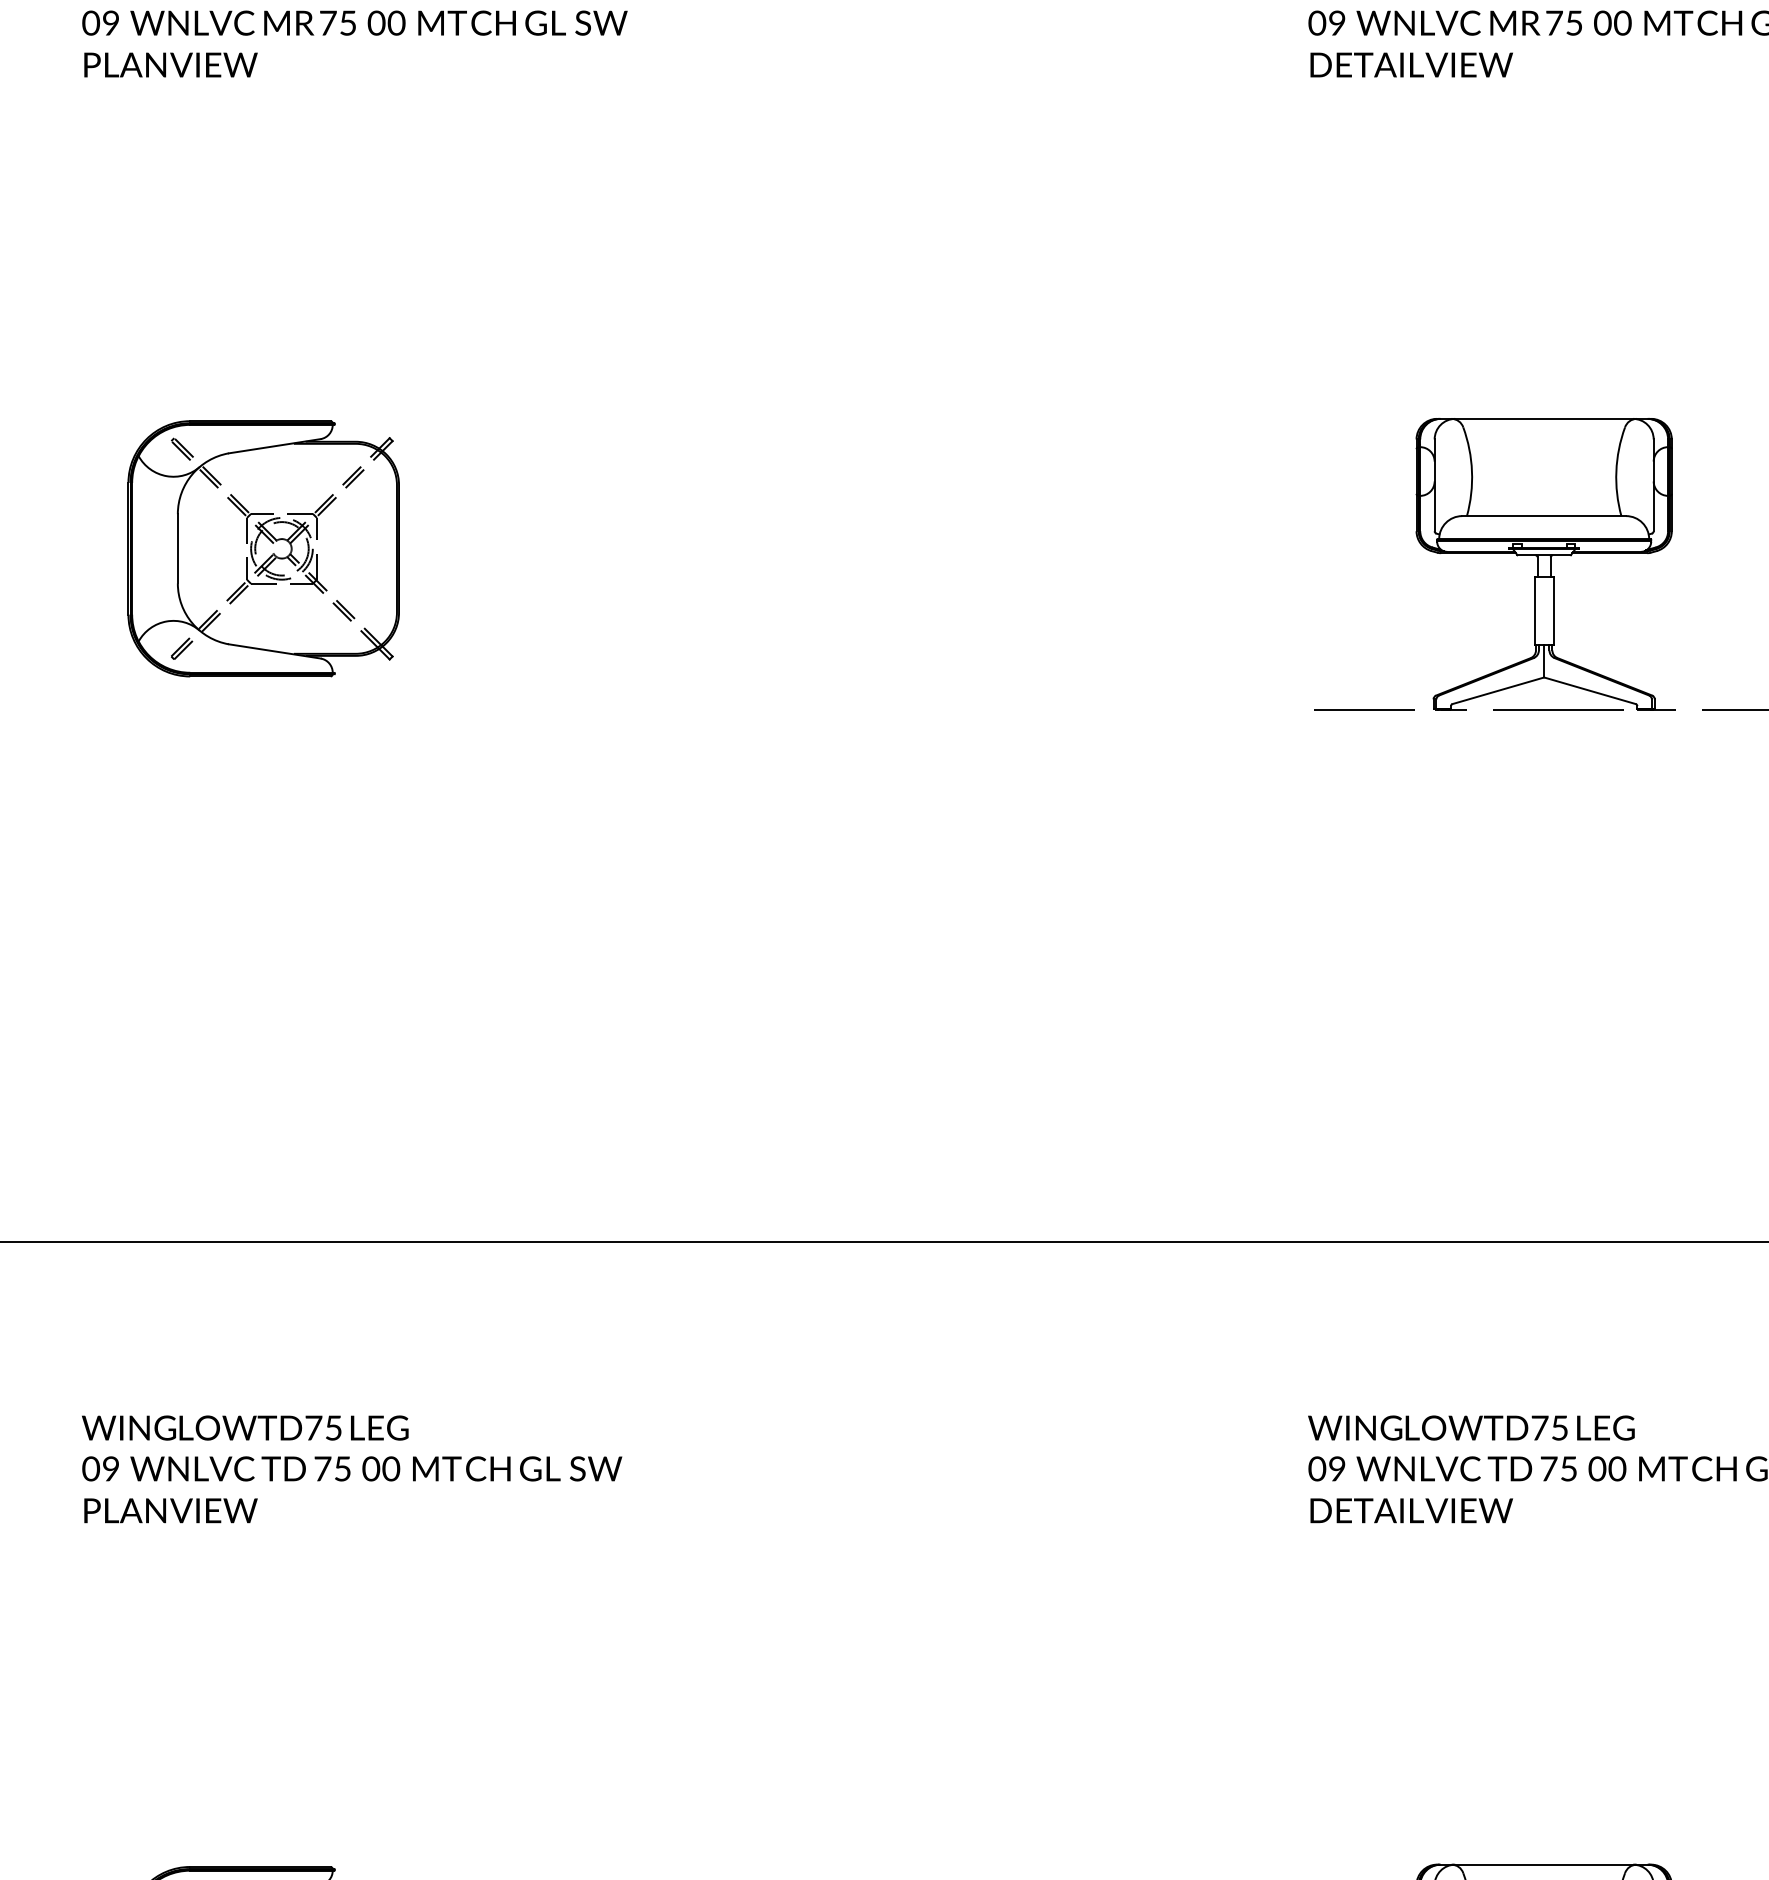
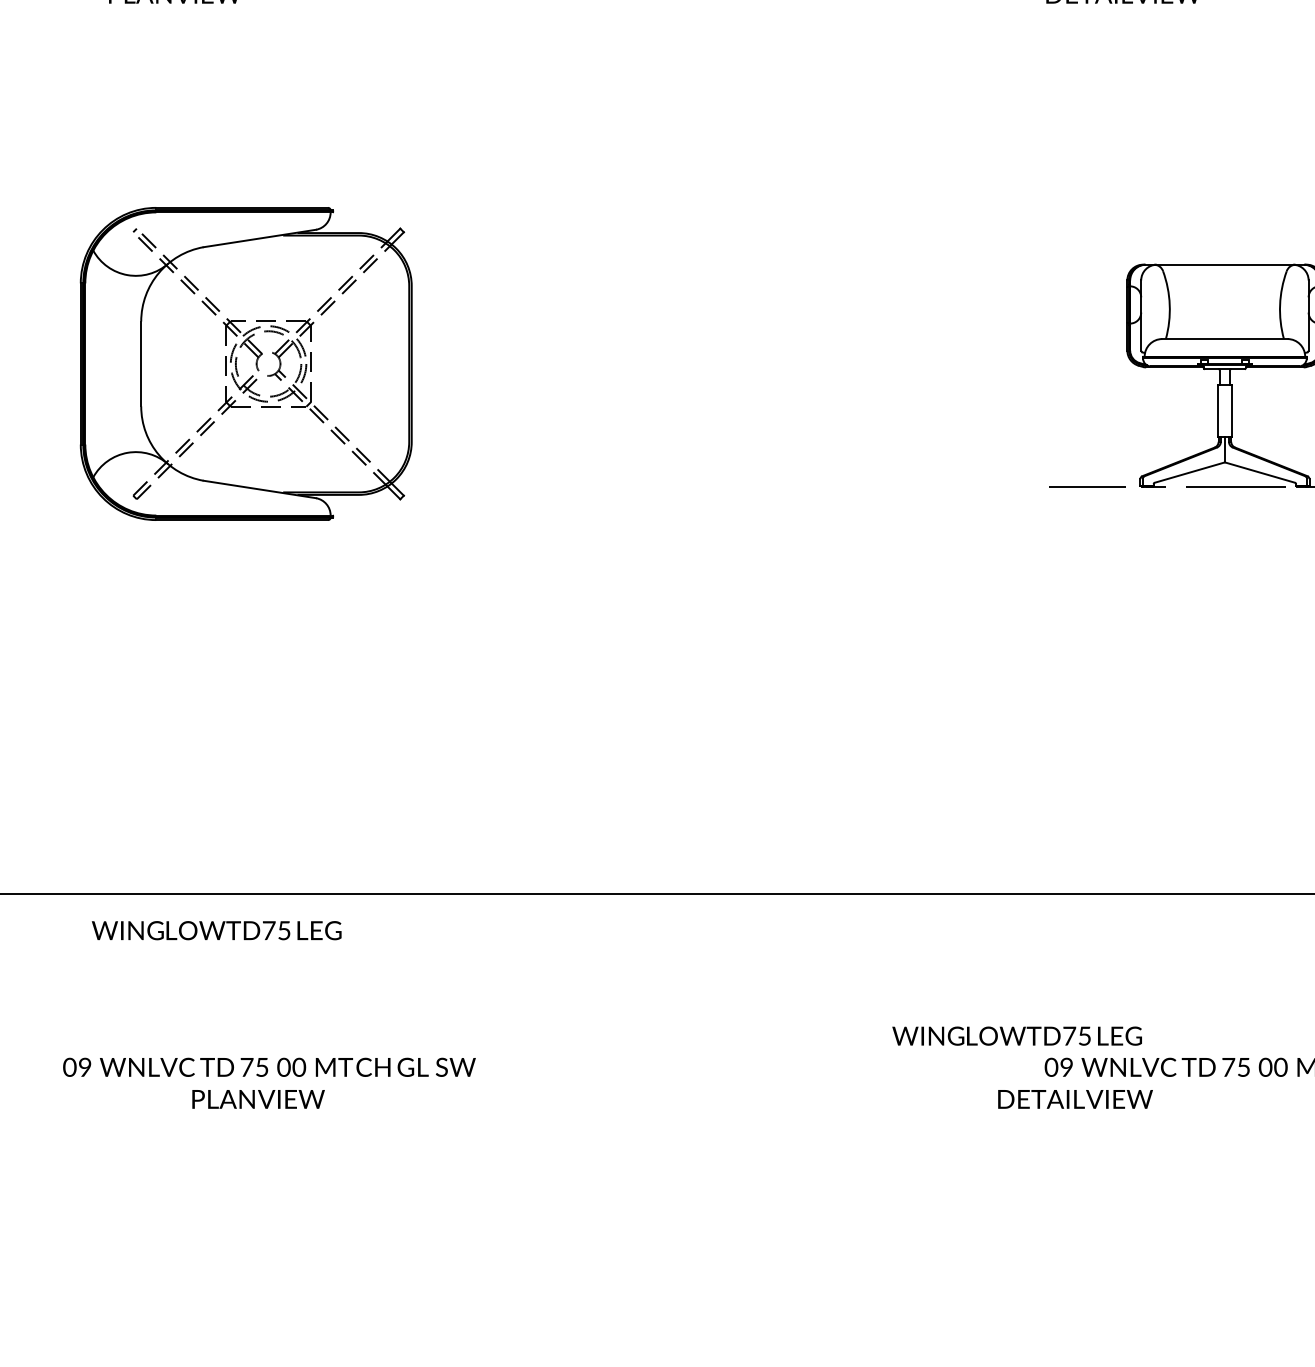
part: (263, 548) -> (245, 363), size x1.6
text: (245, 1427) -> (216, 930), moved
text: (1471, 1427) -> (1017, 1035), moved
text: (352, 1468) -> (269, 1067), moved
text: (170, 1510) -> (258, 1099), moved
text: (1411, 1510) -> (1075, 1099), moved

